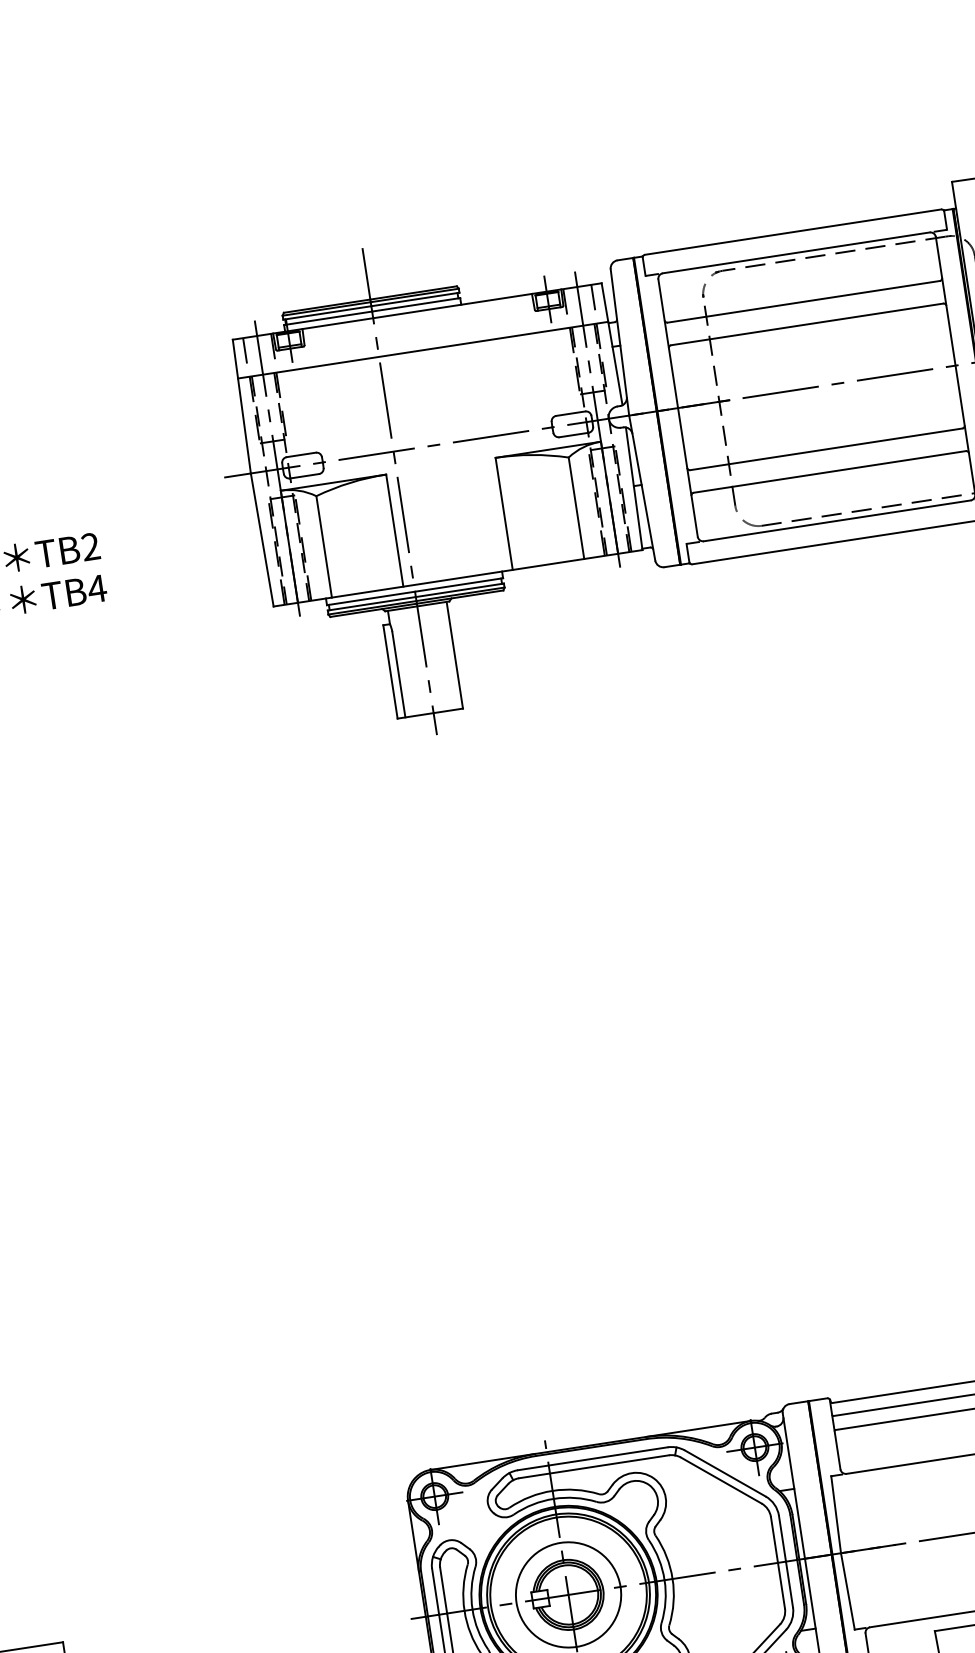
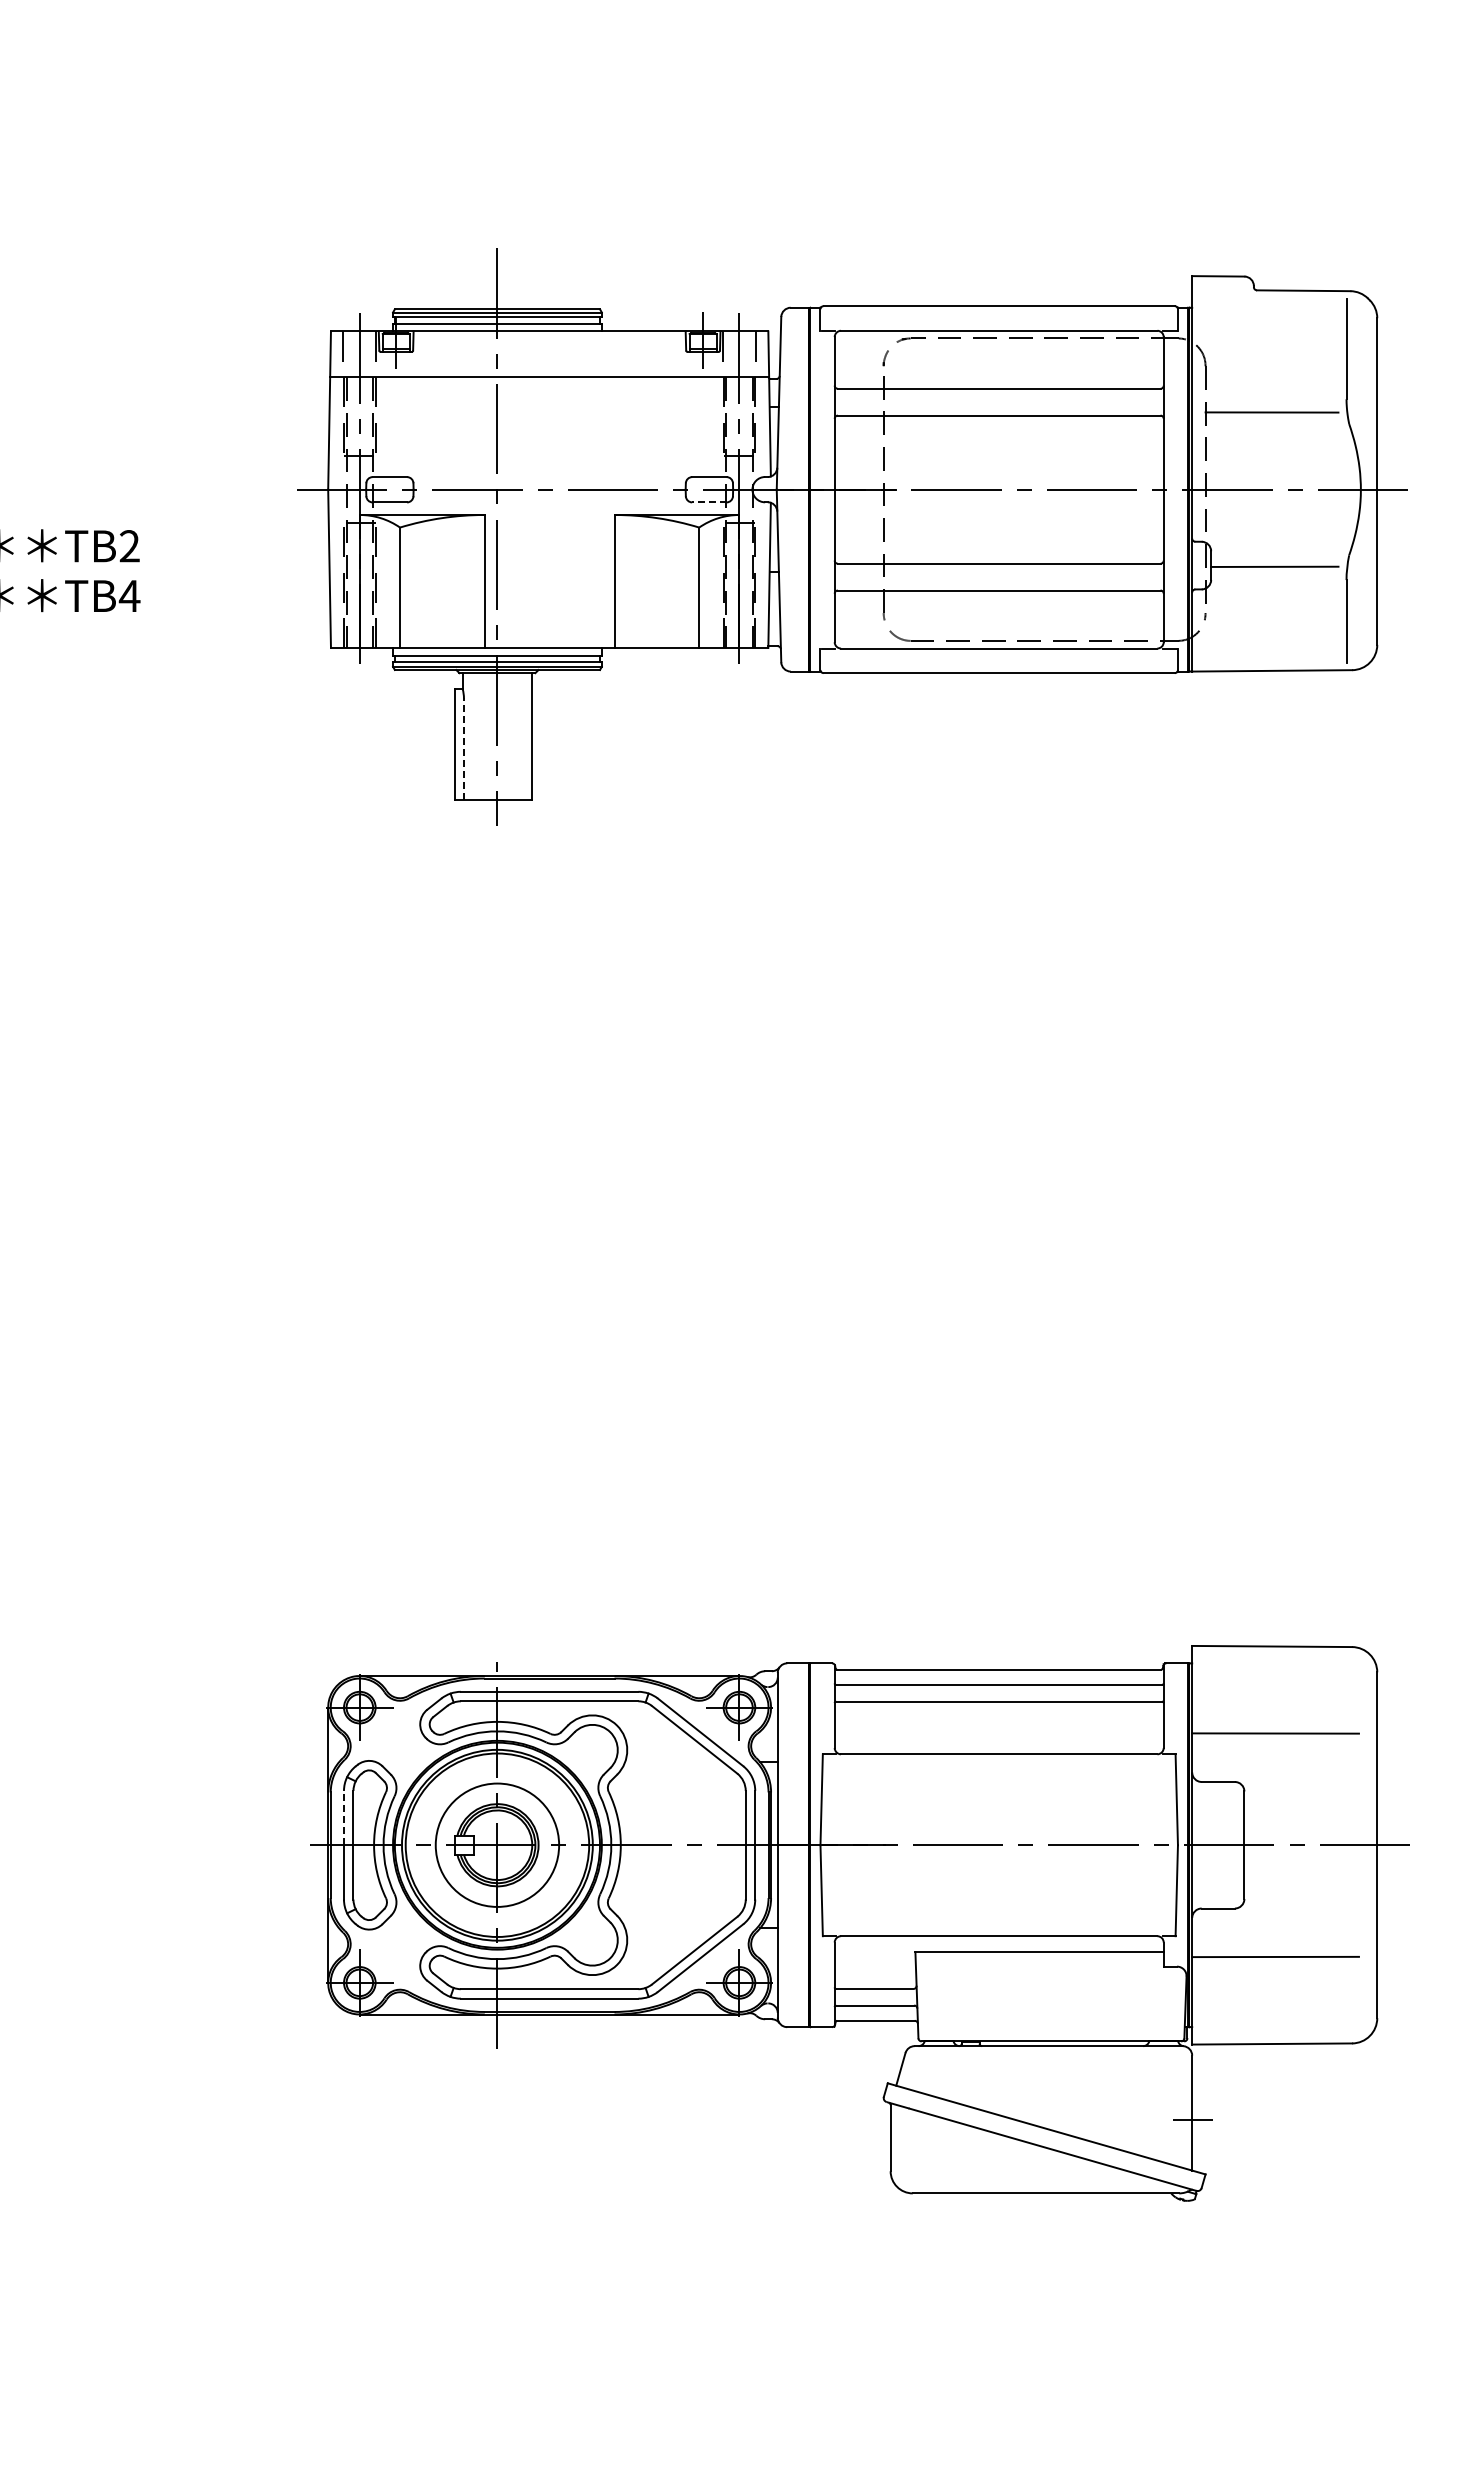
line: (573, 435) -> (708, 502), solid -> dashed
line: (398, 675) -> (463, 749), solid -> dashed
line: (435, 1591) -> (343, 1817), solid -> dashed

